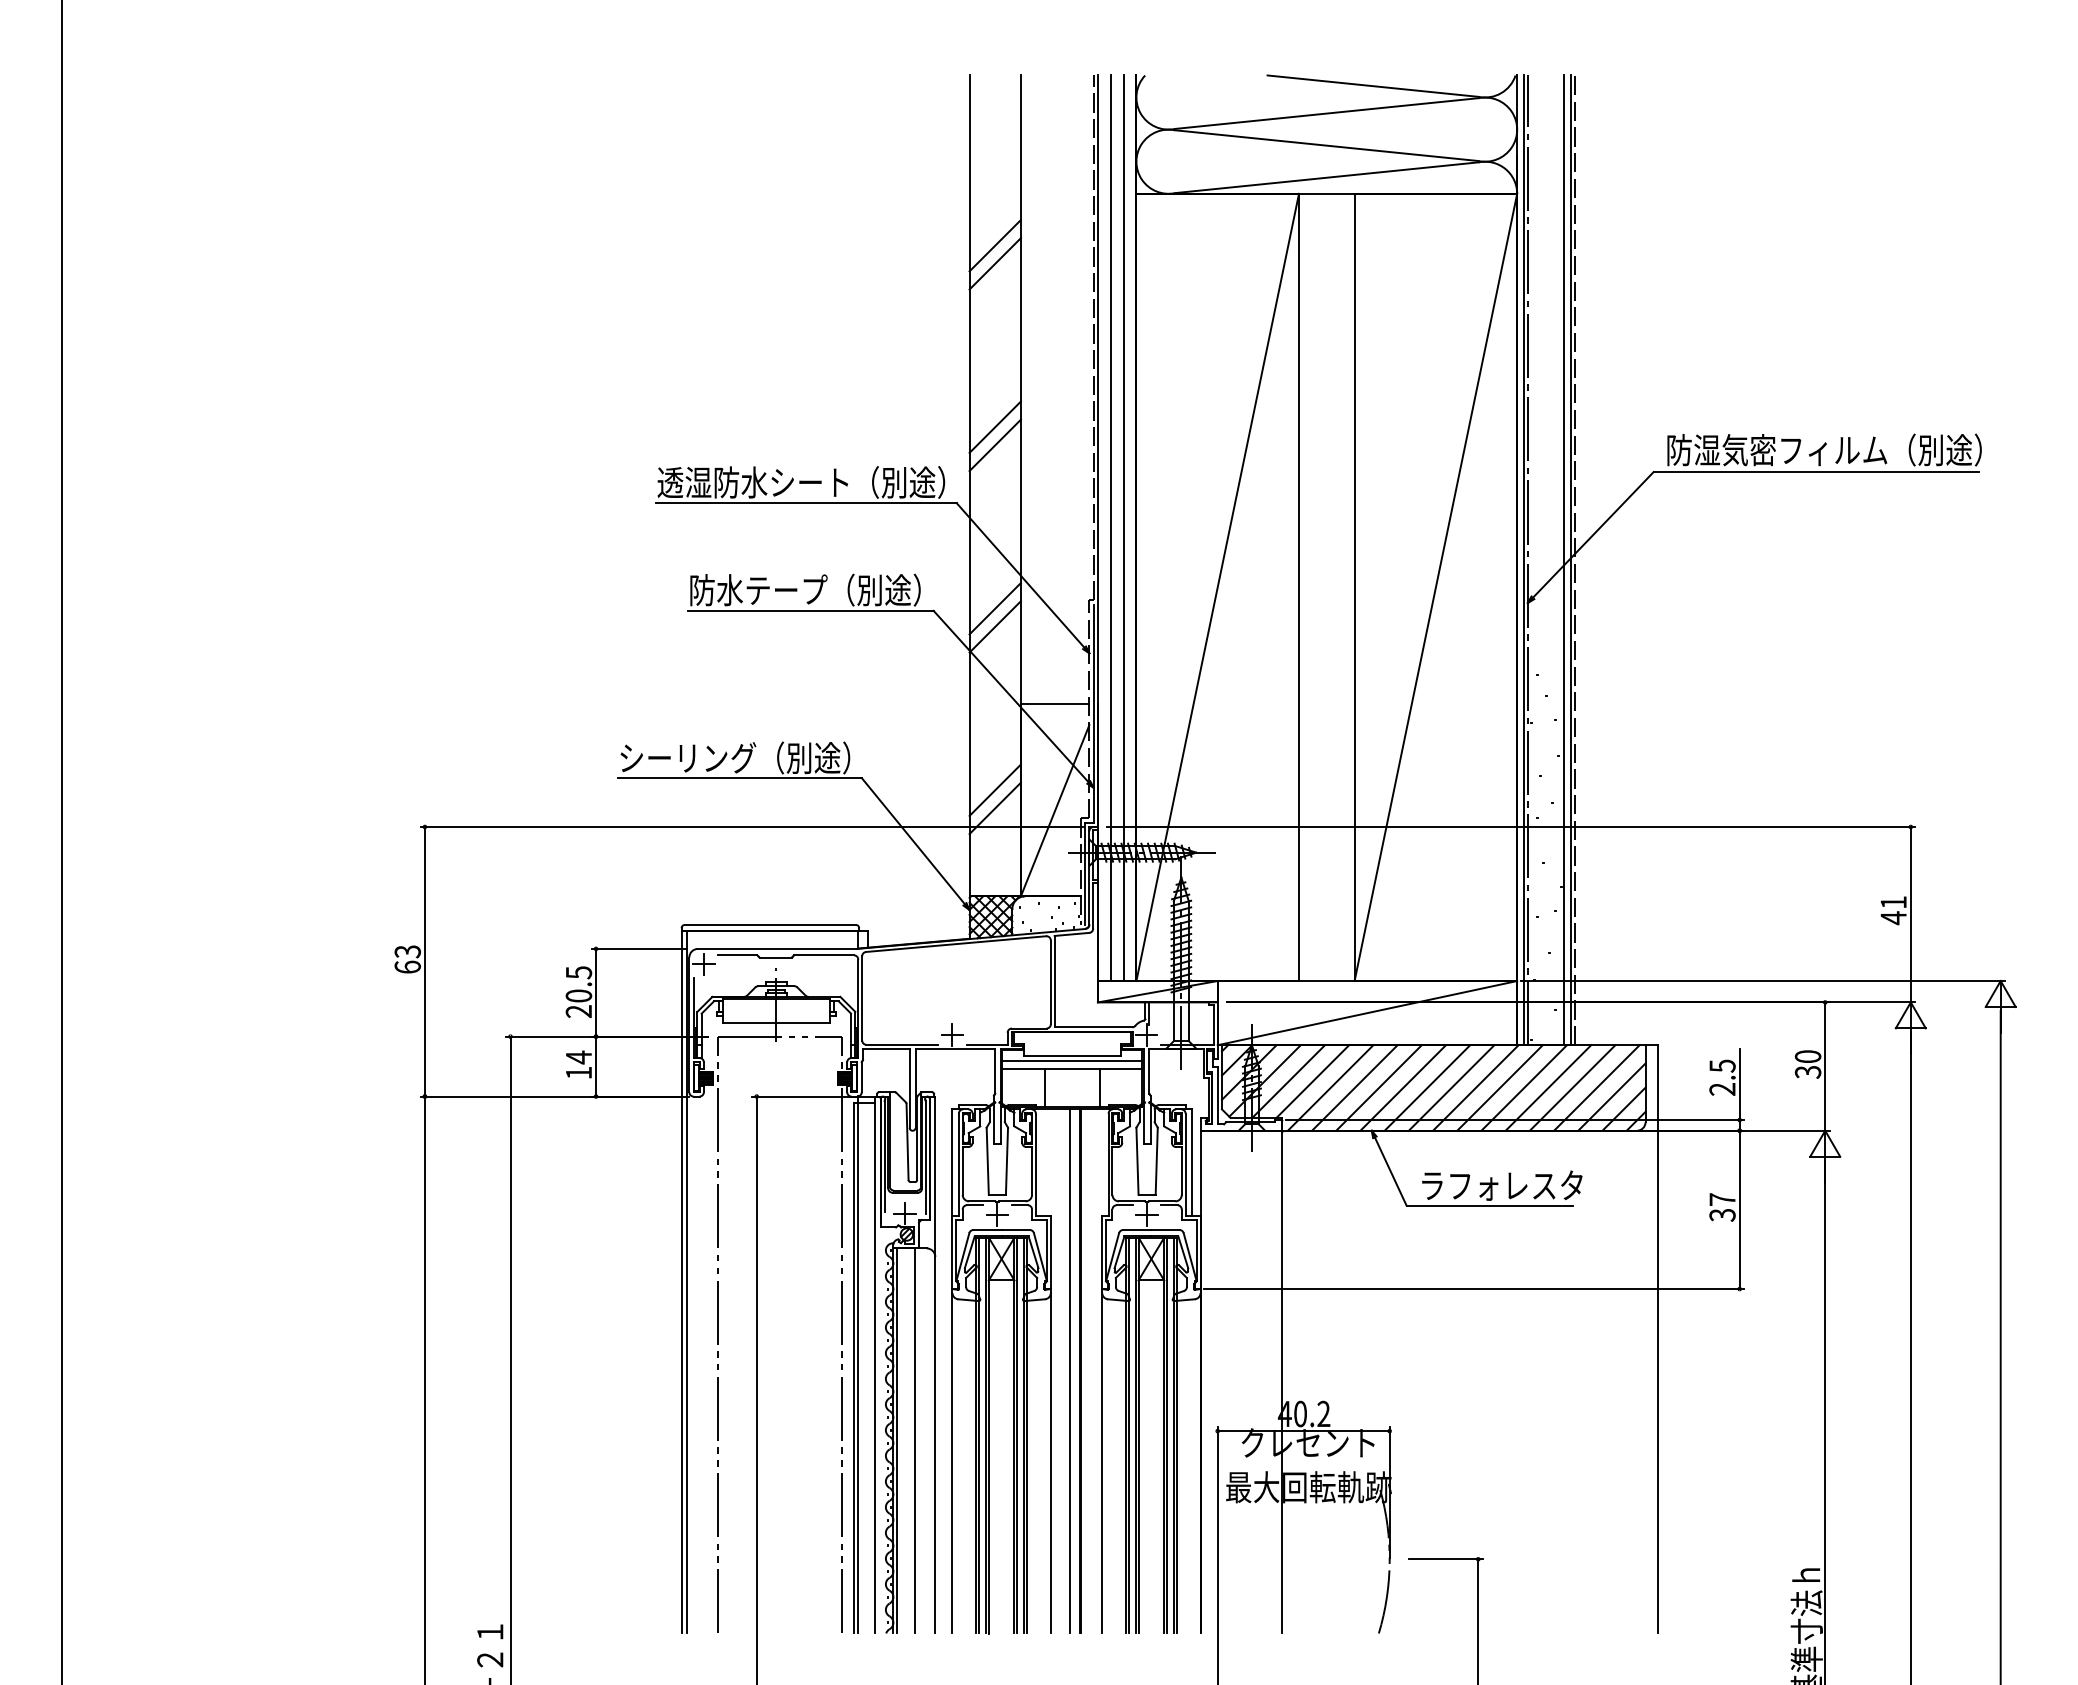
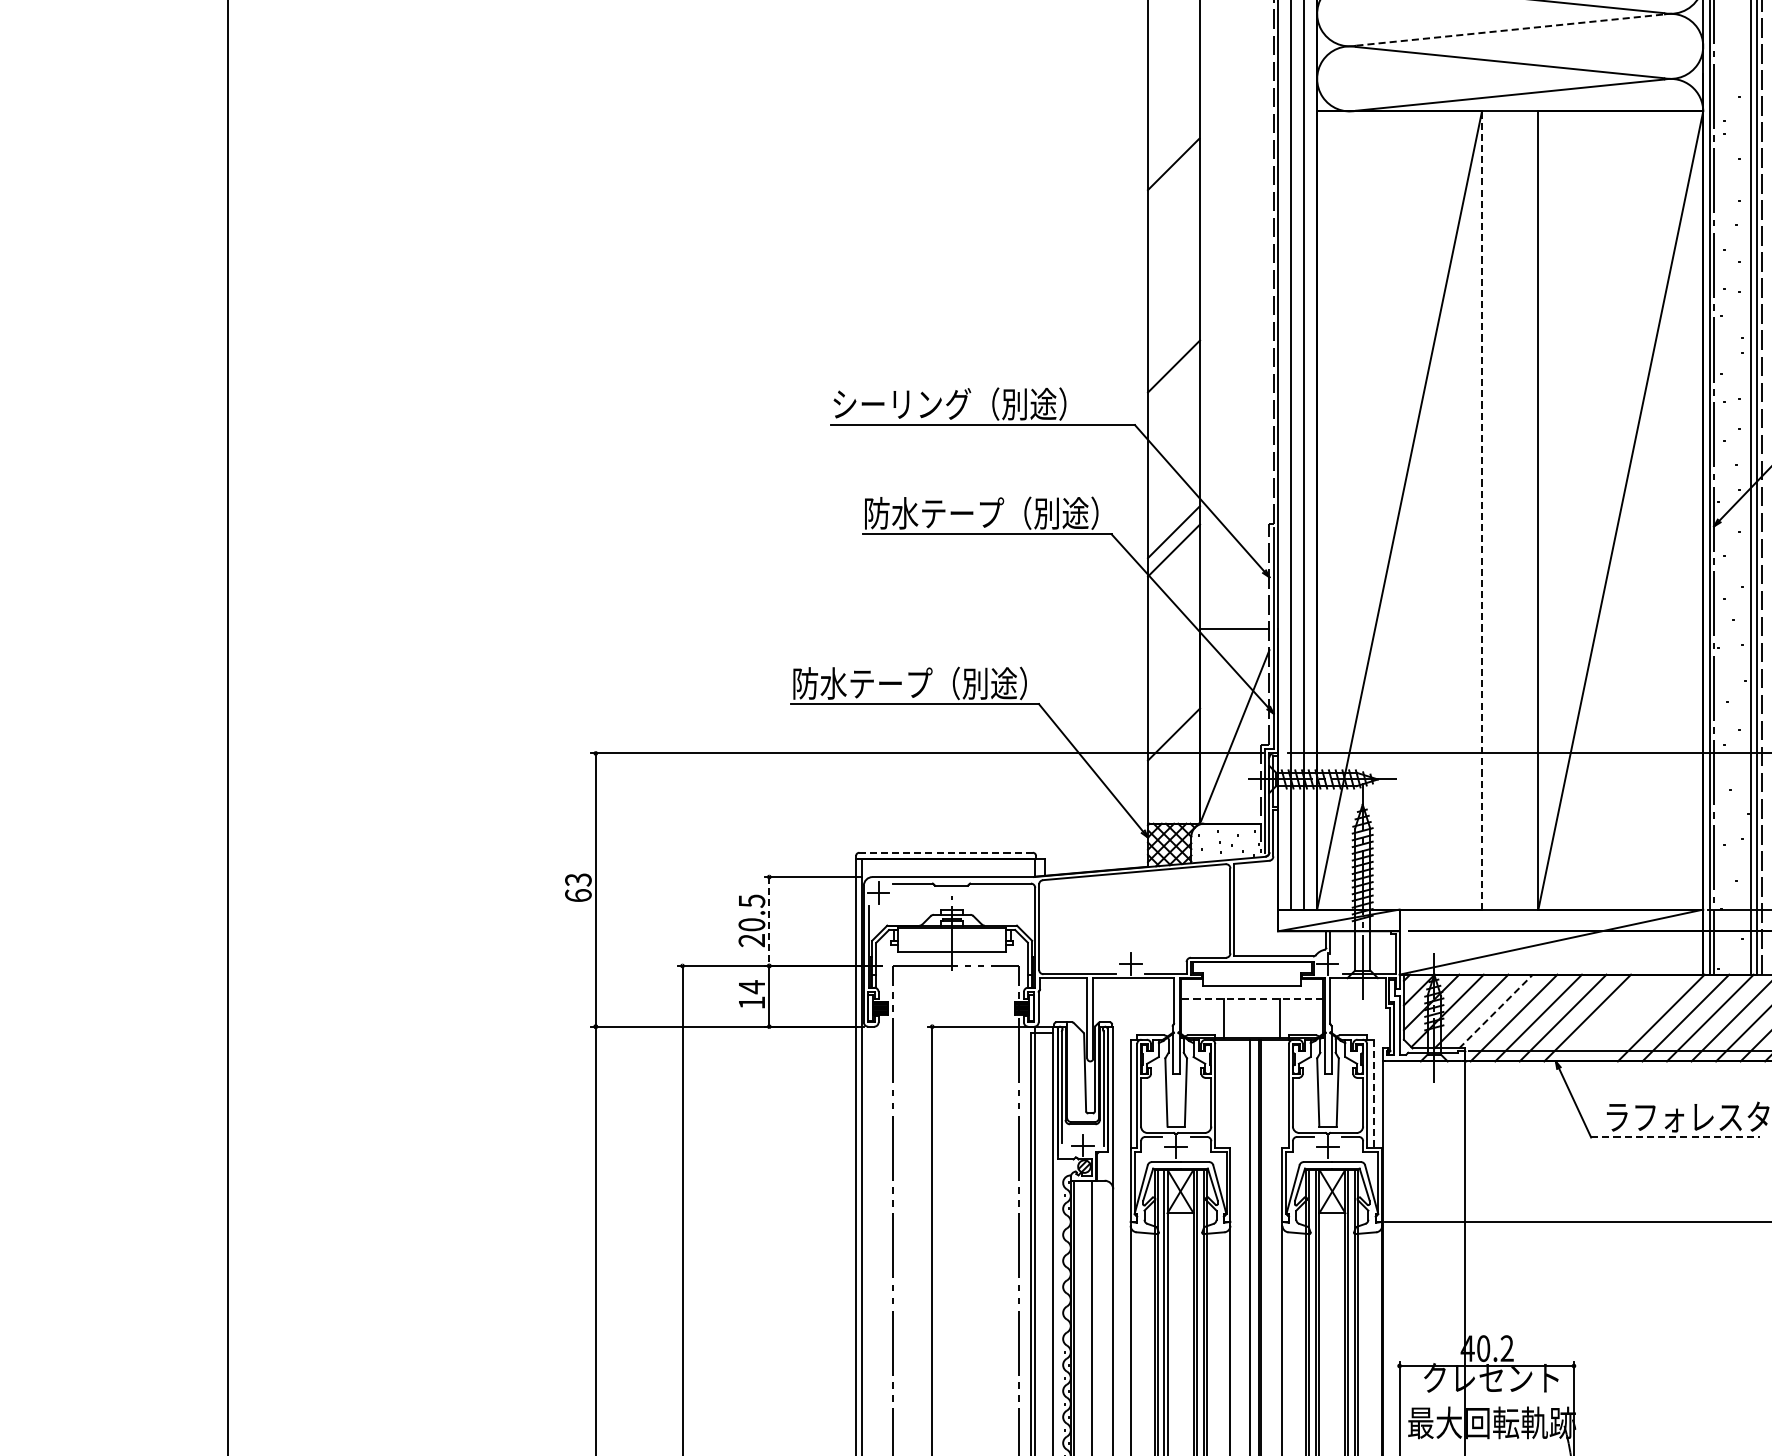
line: (1326, 113) -> (1509, 30), solid -> dashed
line: (994, 263) -> (1173, 182), removed
line: (994, 426) -> (1173, 347), removed
text: (801, 482) -> (977, 404), 透湿防水シート（別途） -> シーリング（別途）
line: (1299, 587) -> (1482, 510), solid -> dashed
text: (688, 757) -> (863, 682), シーリング（別途） -> 防水テープ（別途）
line: (994, 789) -> (1173, 715), removed
line: (770, 924) -> (946, 852), solid -> dashed
line: (596, 992) -> (769, 921), solid -> dashed
line: (1072, 1060) -> (1252, 990), removed
line: (1071, 1068) -> (1251, 998), solid -> dashed
line: (1313, 1081) -> (1496, 1011), solid -> dashed
line: (1427, 1087) -> (1612, 1017), removed
line: (1451, 1087) -> (1636, 1017), removed
line: (1192, 1163) -> (1374, 1094), solid -> dashed
line: (1490, 1205) -> (1676, 1137), solid -> dashed

